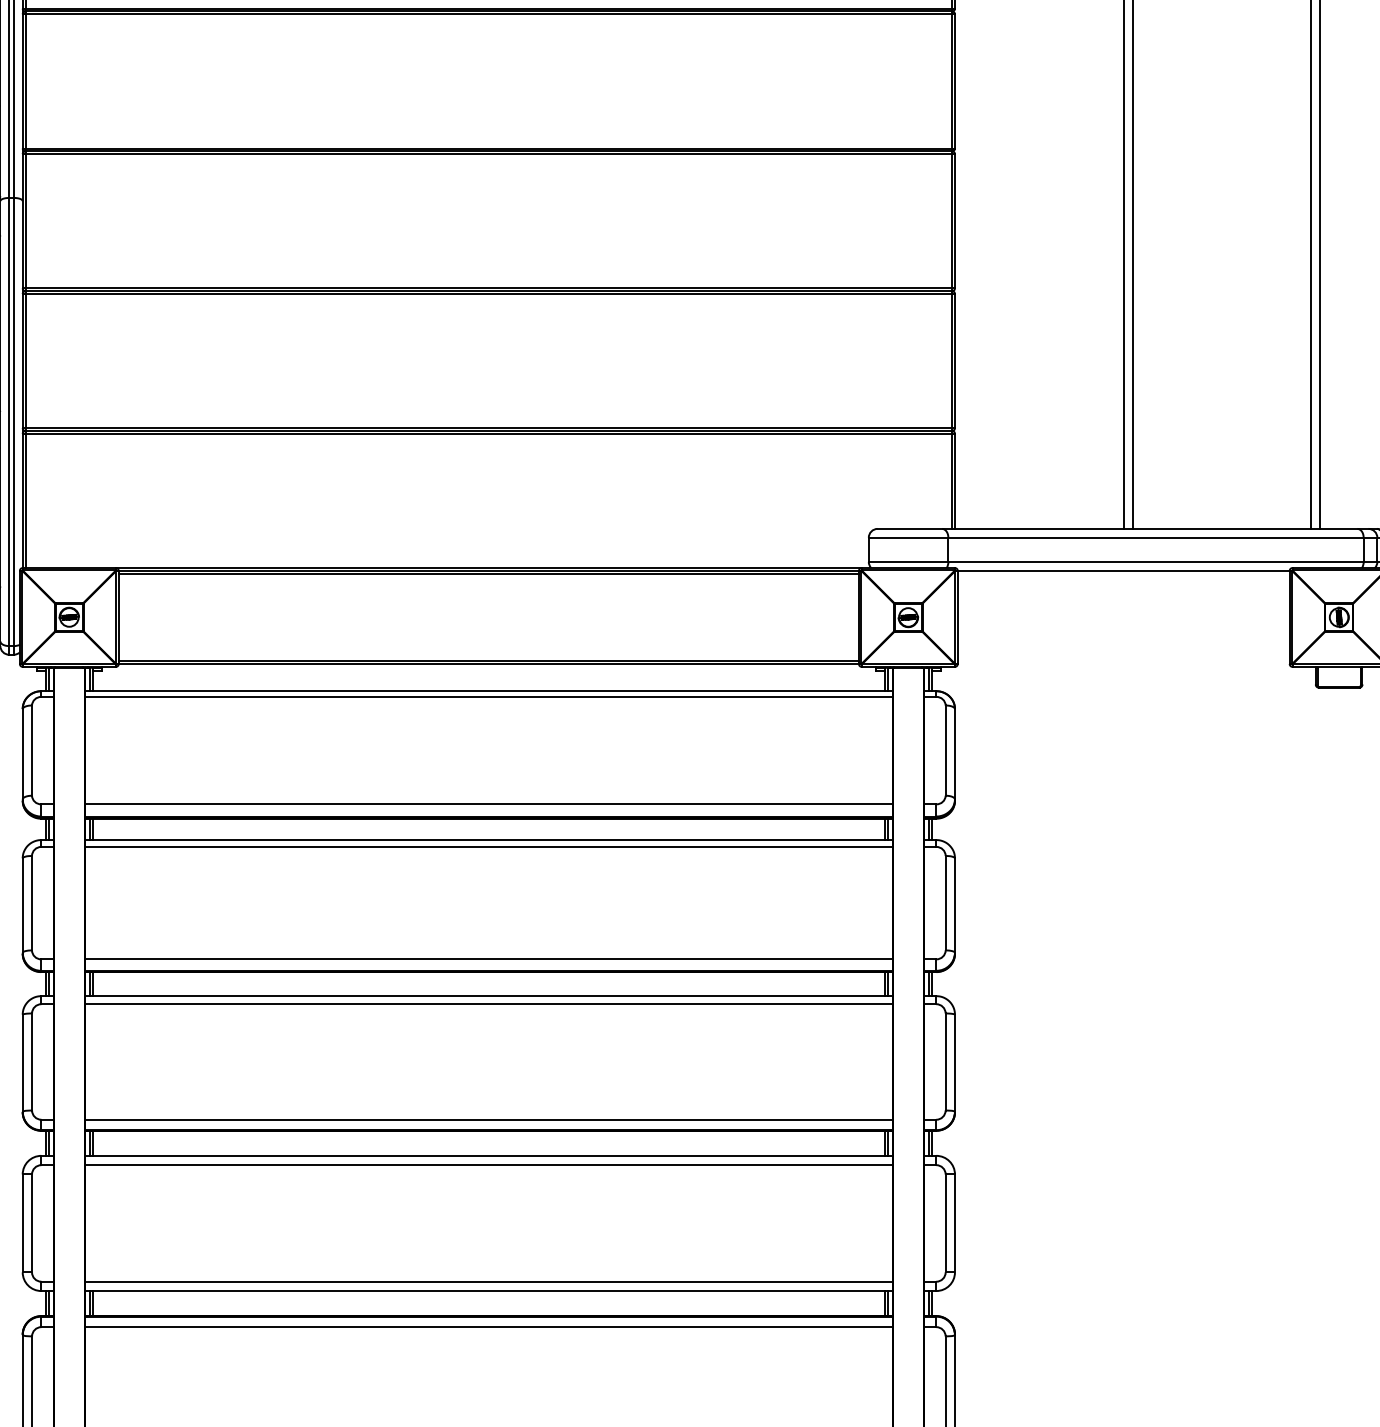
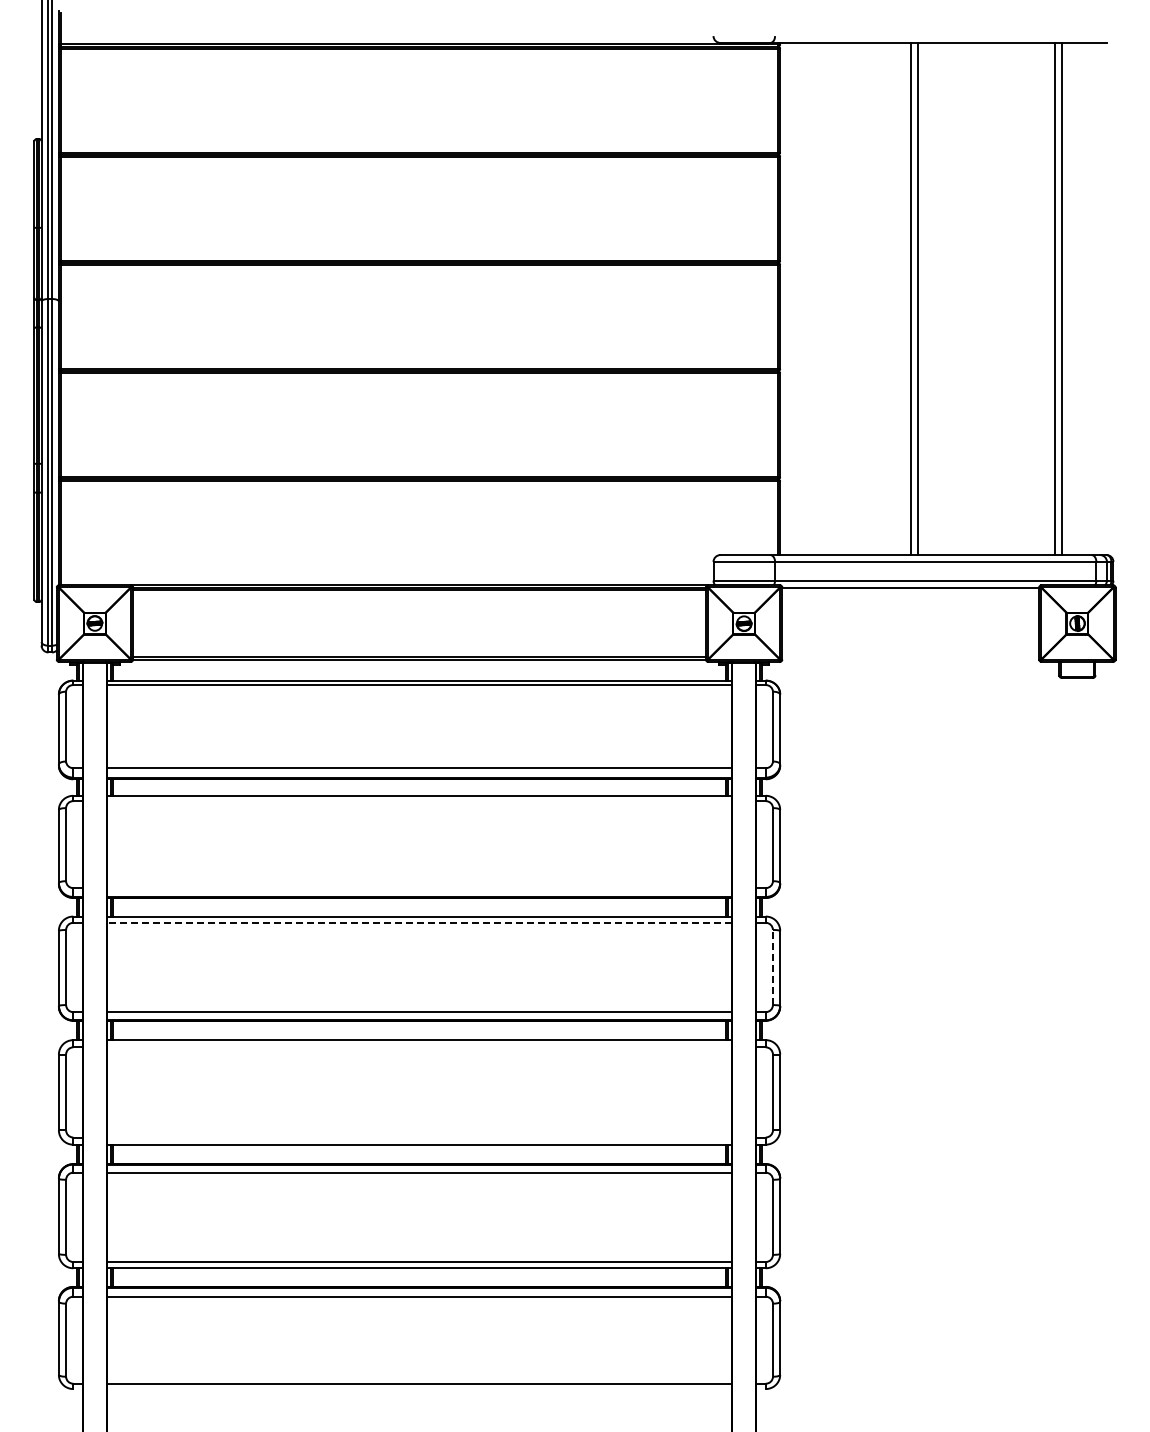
line: (488, 847) -> (419, 801), removed
line: (488, 959) -> (419, 888), removed
line: (488, 1003) -> (419, 922), solid -> dashed
line: (945, 1061) -> (772, 967), solid -> dashed
line: (488, 1165) -> (419, 1047), removed
line: (488, 1281) -> (419, 1137), removed

